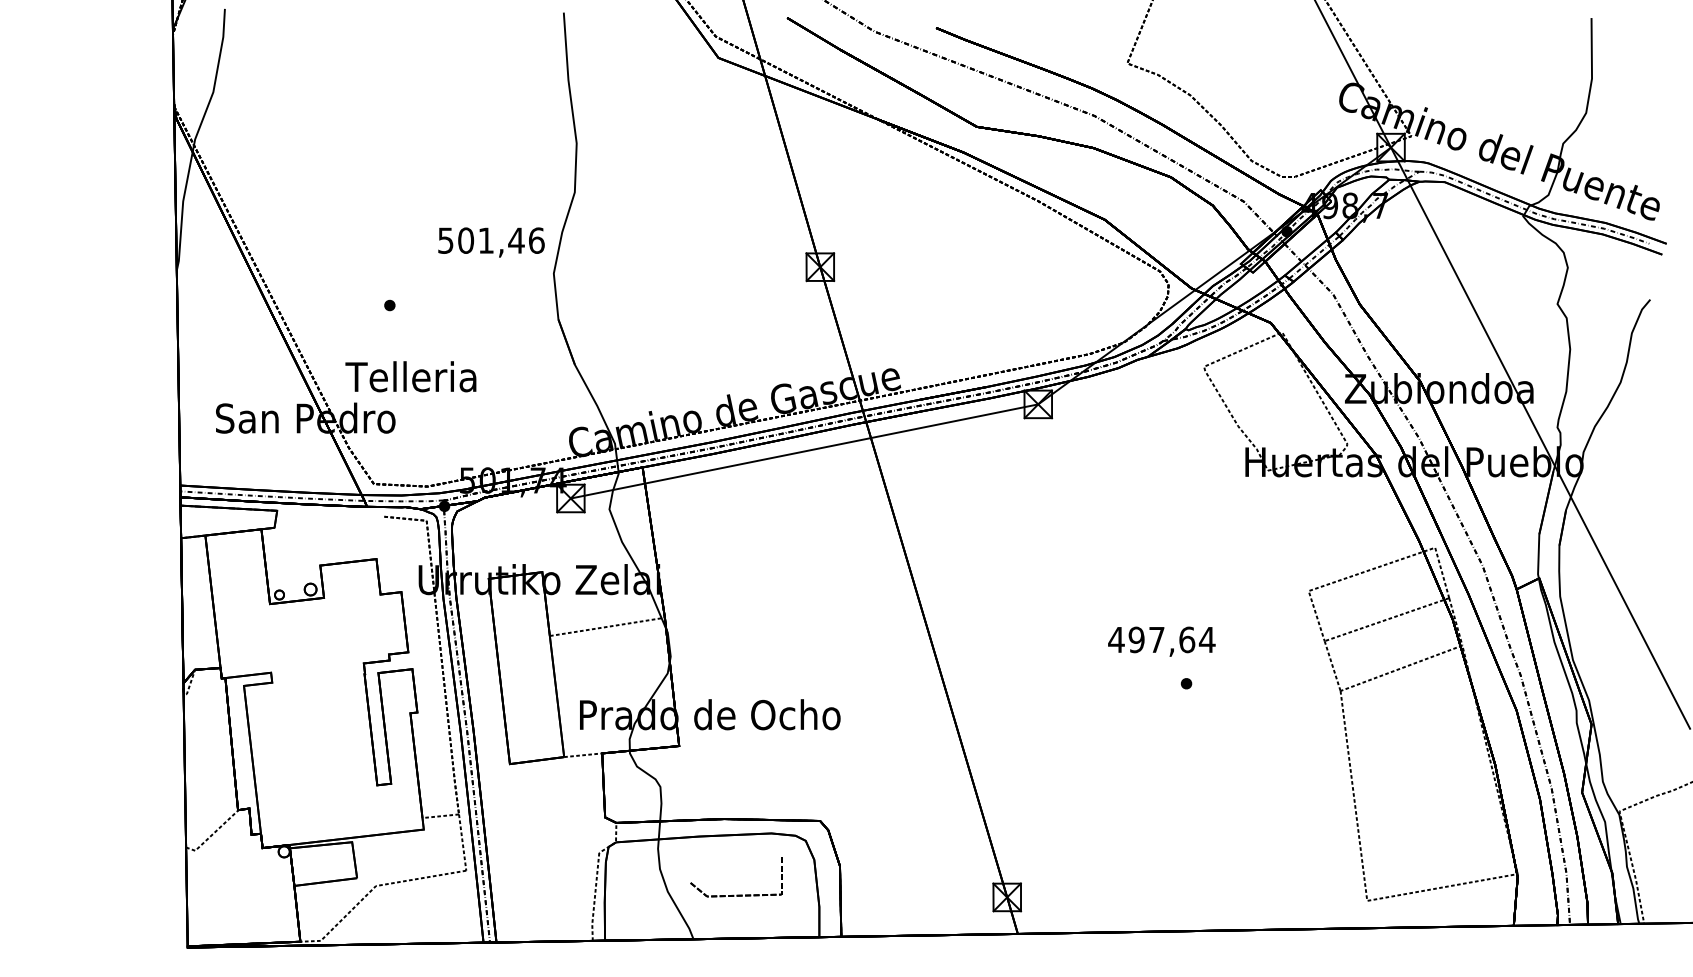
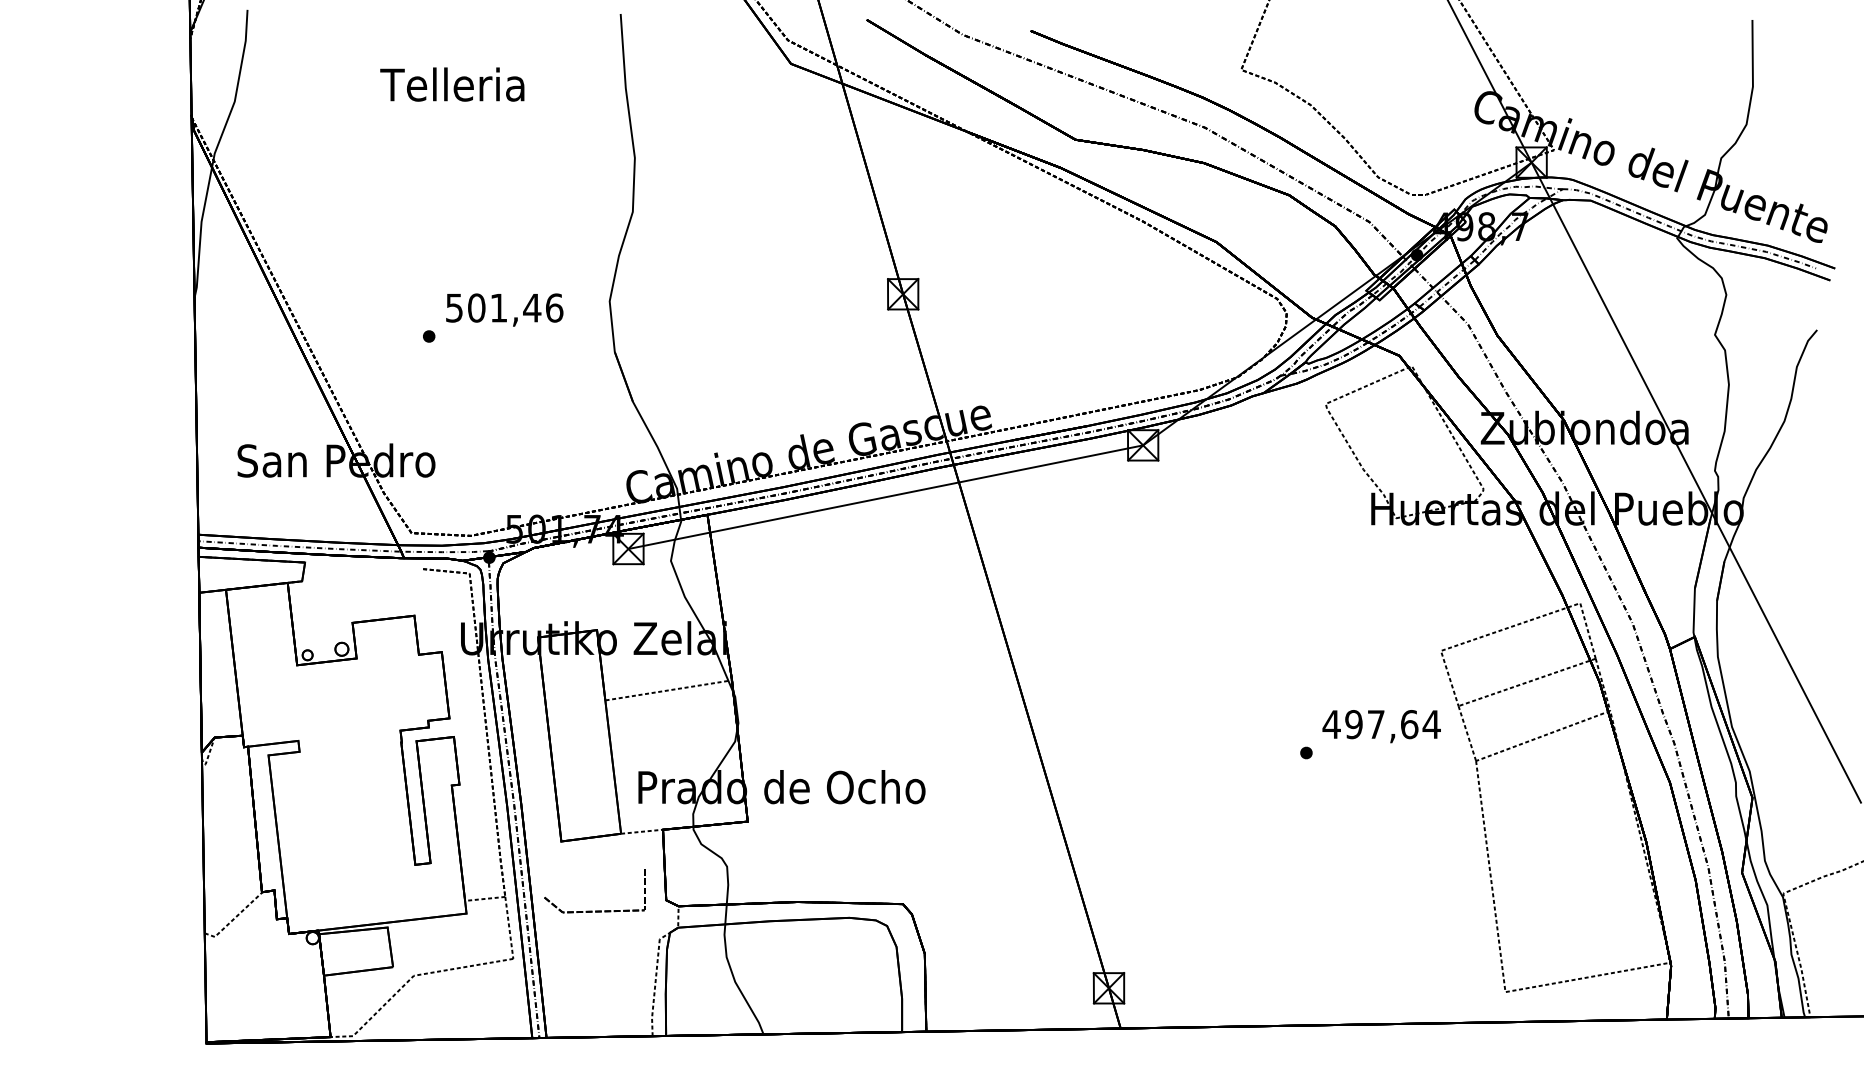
text: (491, 242) -> (504, 310), moved
text: (410, 376) -> (451, 84), moved
text: (1161, 641) -> (1381, 726), moved
part: (736, 894) -> (595, 910), moved

